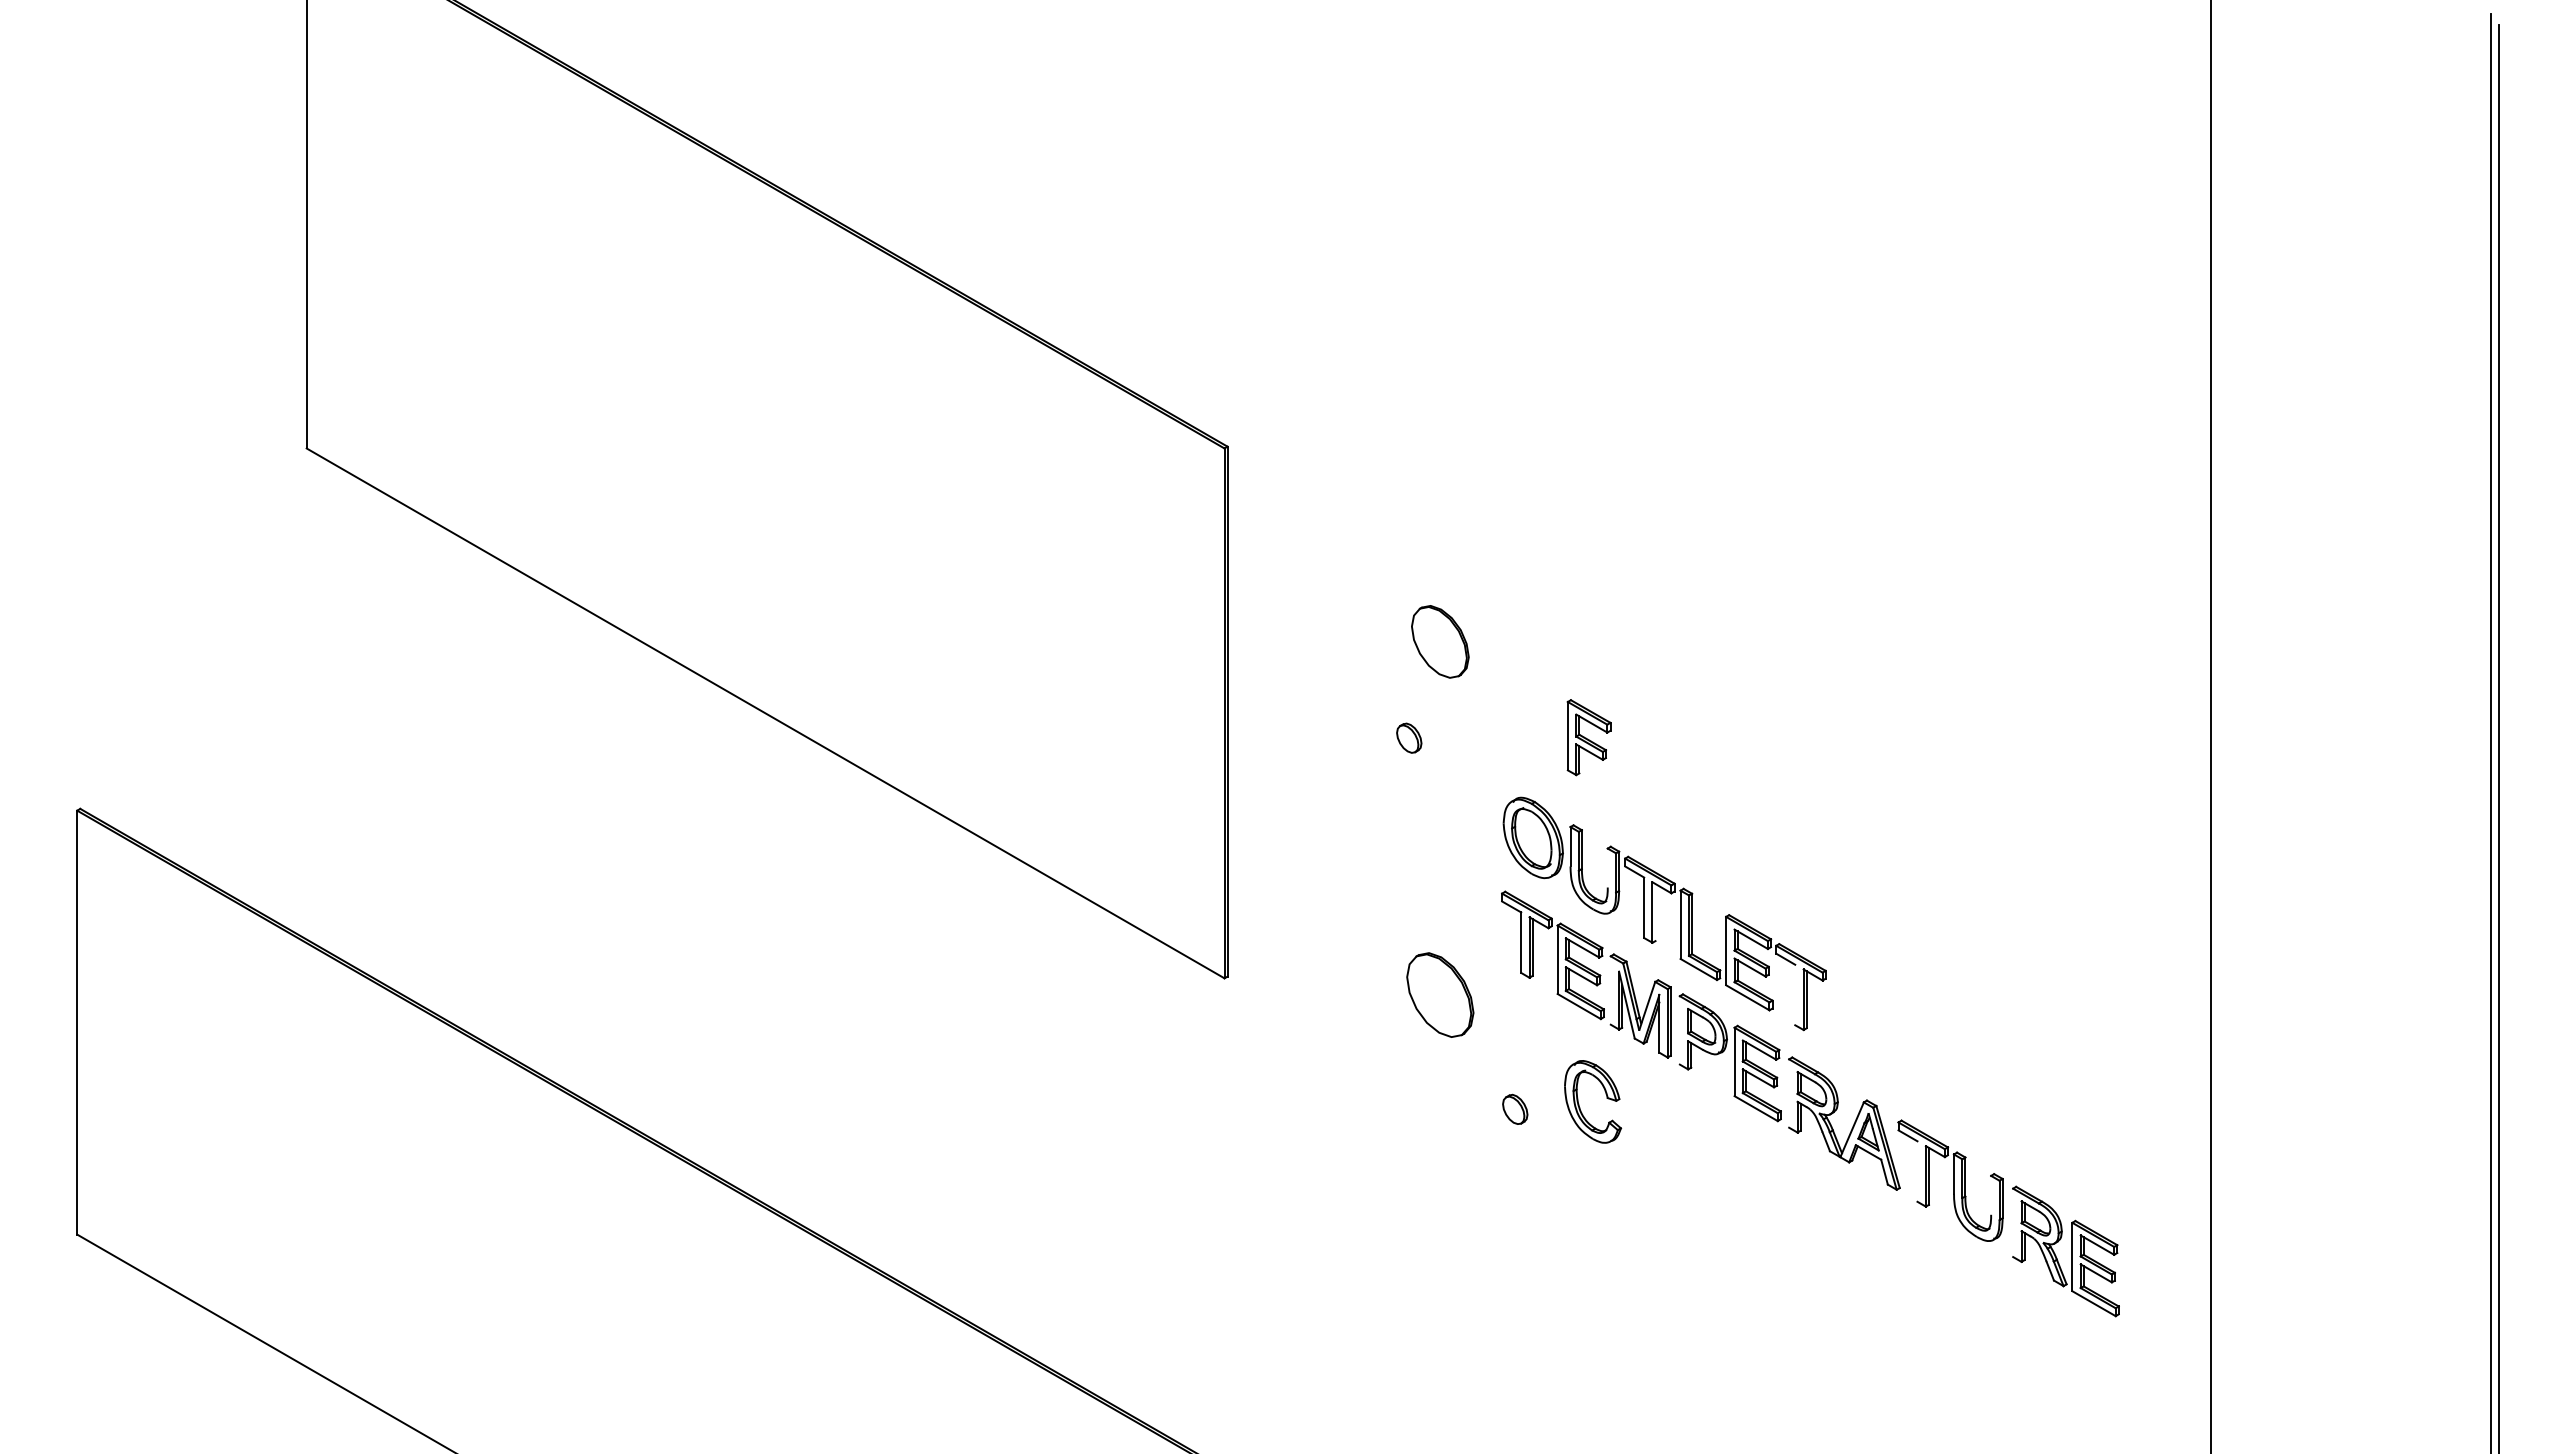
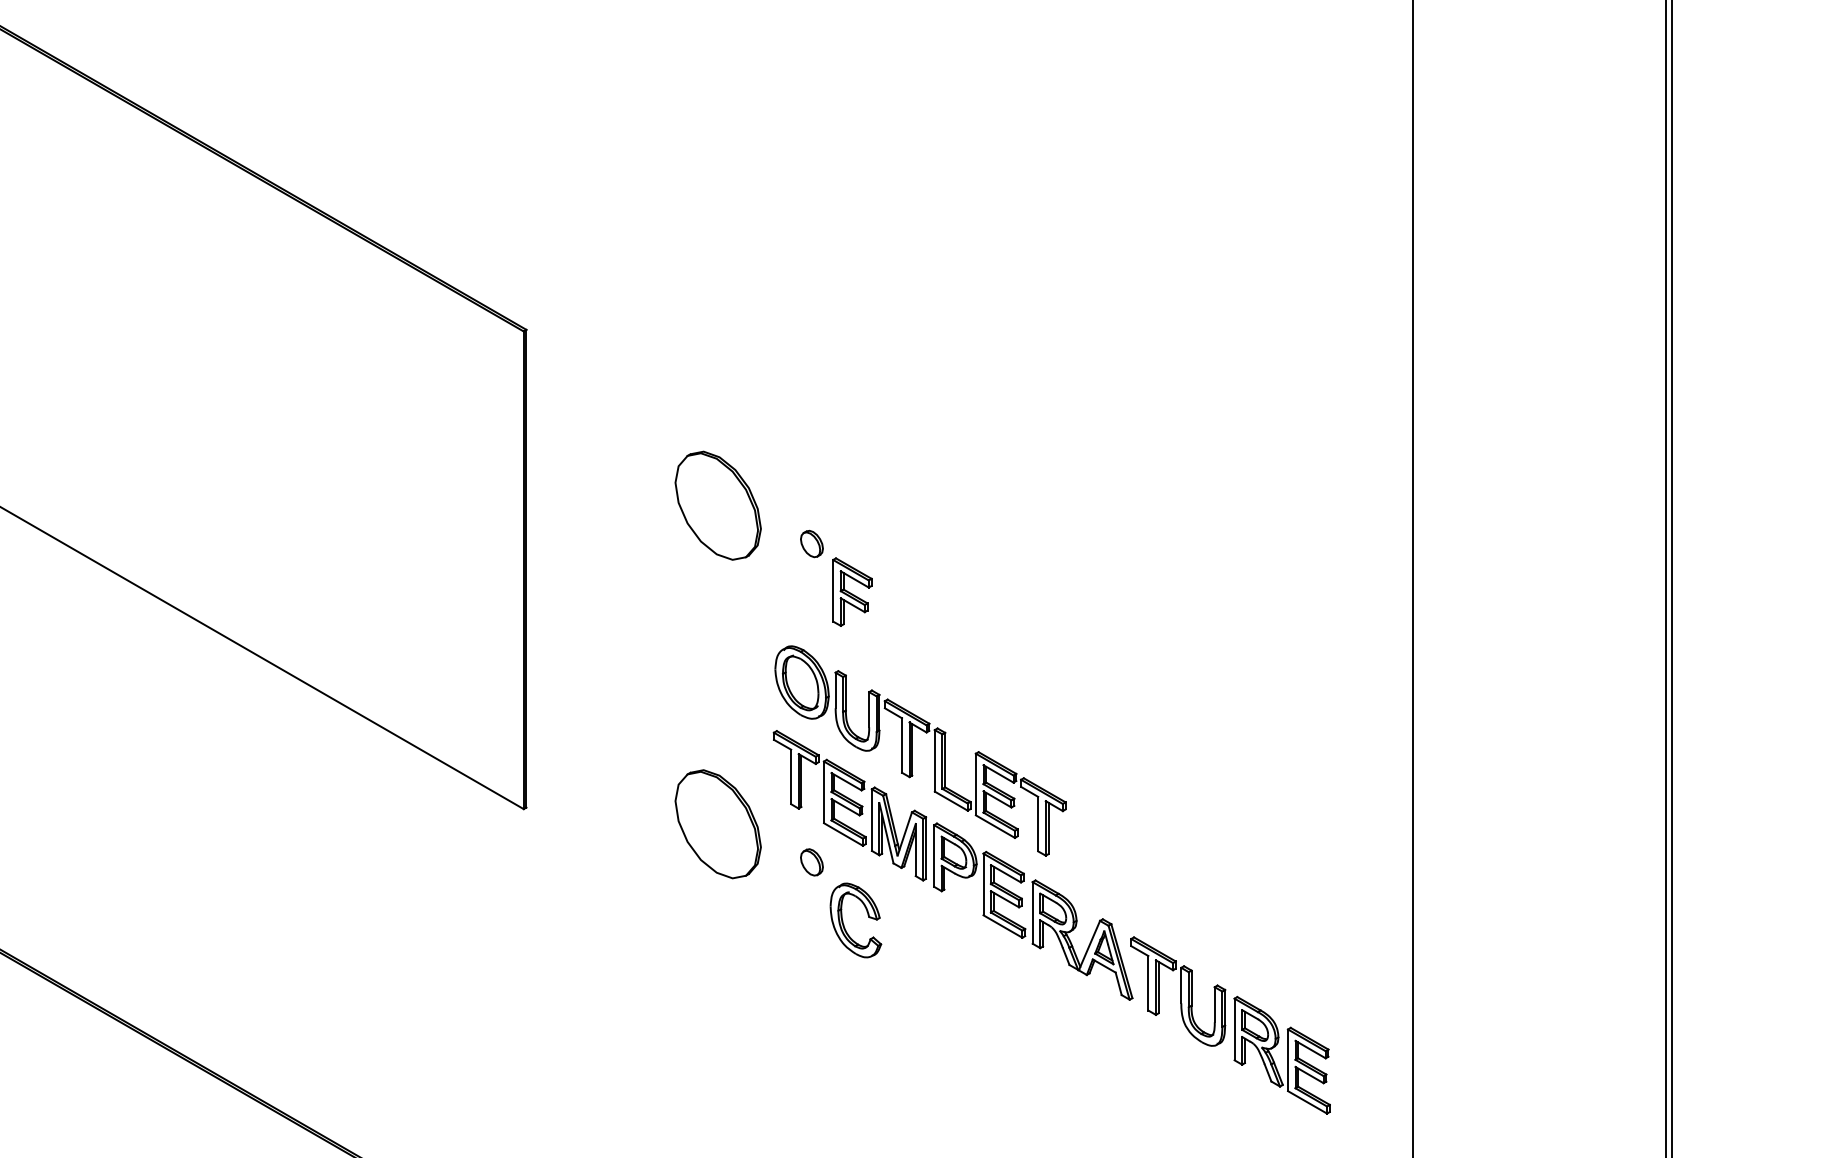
part: (1440, 641) -> (718, 505), size x1.67
part: (1409, 737) -> (812, 543), moved
line: (1607, 867) -> (868, 709), added
line: (1655, 912) -> (912, 749), added
line: (1610, 990) -> (871, 820), added
part: (1440, 994) -> (718, 823), size x1.43
line: (1795, 994) -> (1038, 823), added
line: (1679, 1030) -> (933, 856), added
line: (1789, 1093) -> (1033, 912), added
part: (1515, 1108) -> (812, 861), moved
line: (1917, 1171) -> (1148, 983), added
line: (1991, 1194) -> (1215, 1003), added
line: (2013, 1222) -> (1234, 1029), added

